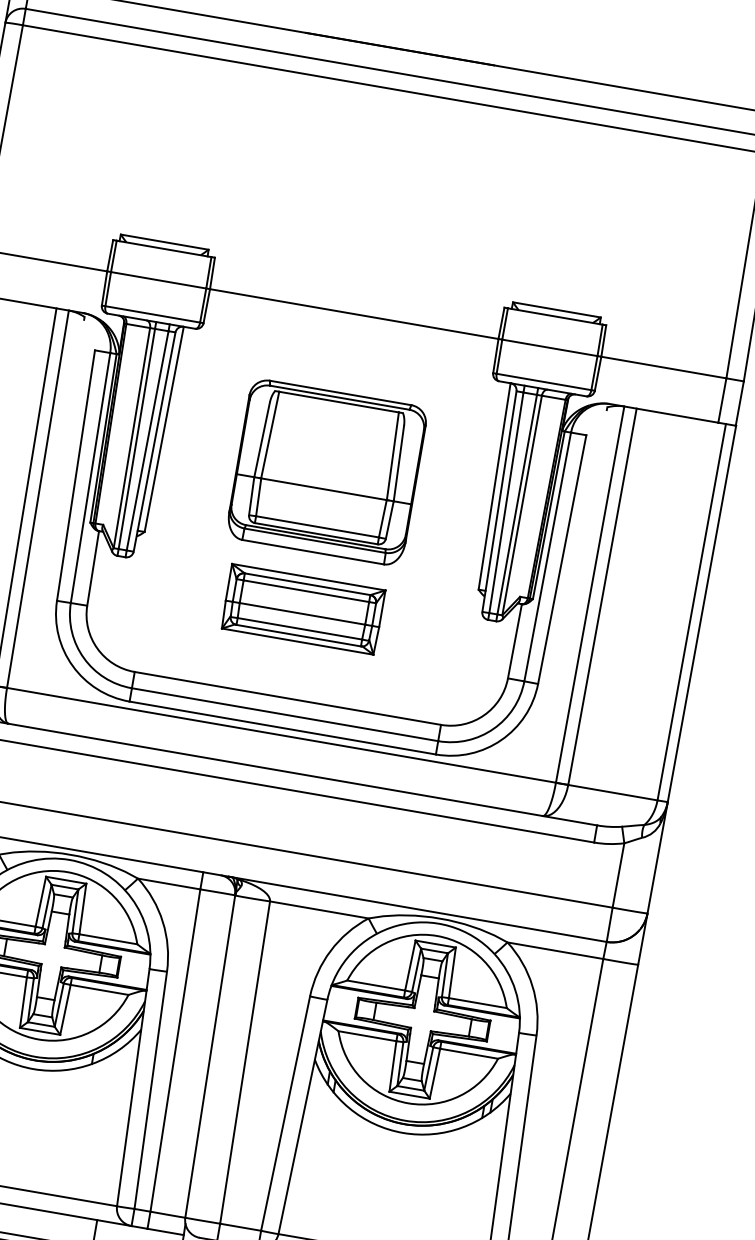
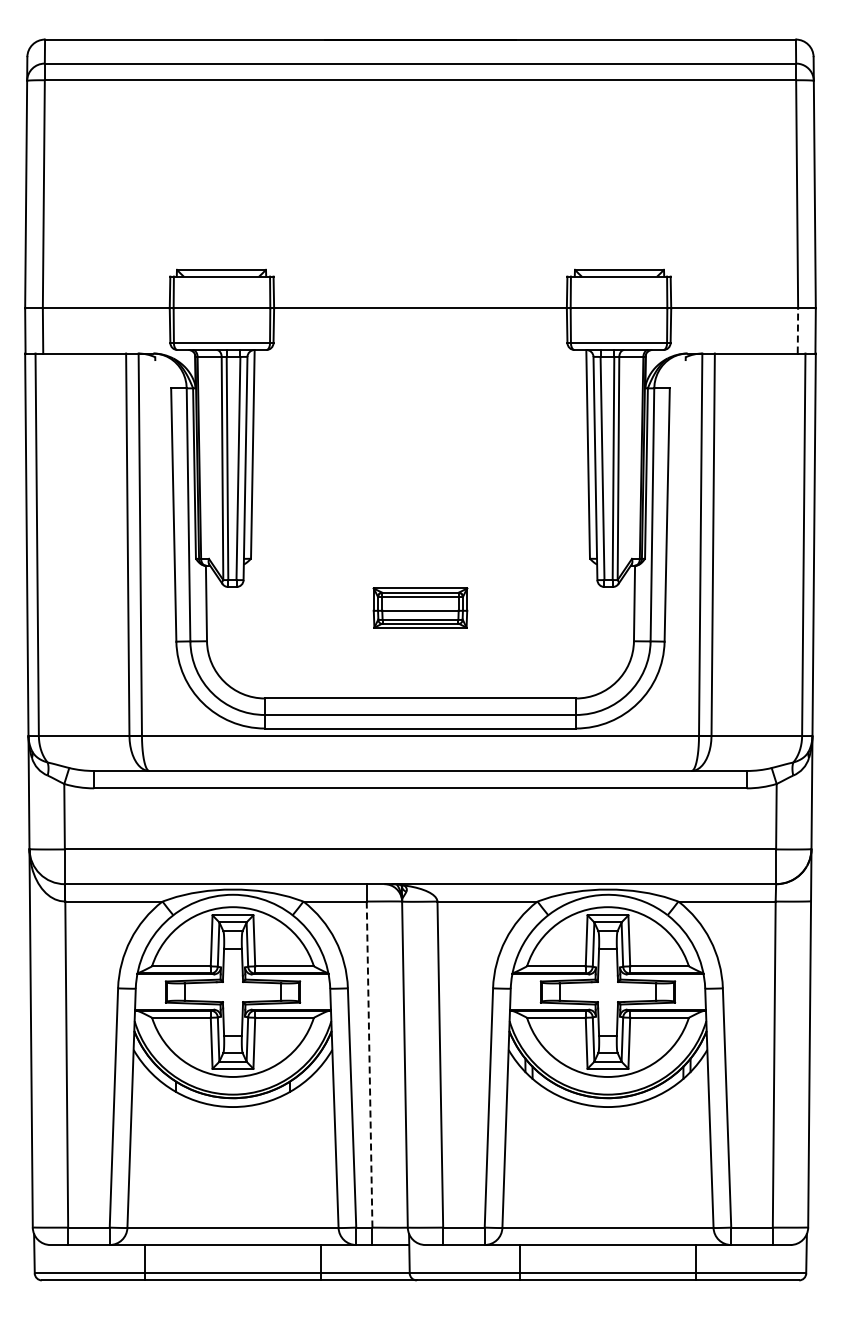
line: (721, 400) -> (797, 331), solid -> dashed
part: (327, 471) -> (420, 468), removed
part: (303, 608) -> (420, 607), size x0.6
line: (175, 1051) -> (369, 1065), solid -> dashed

